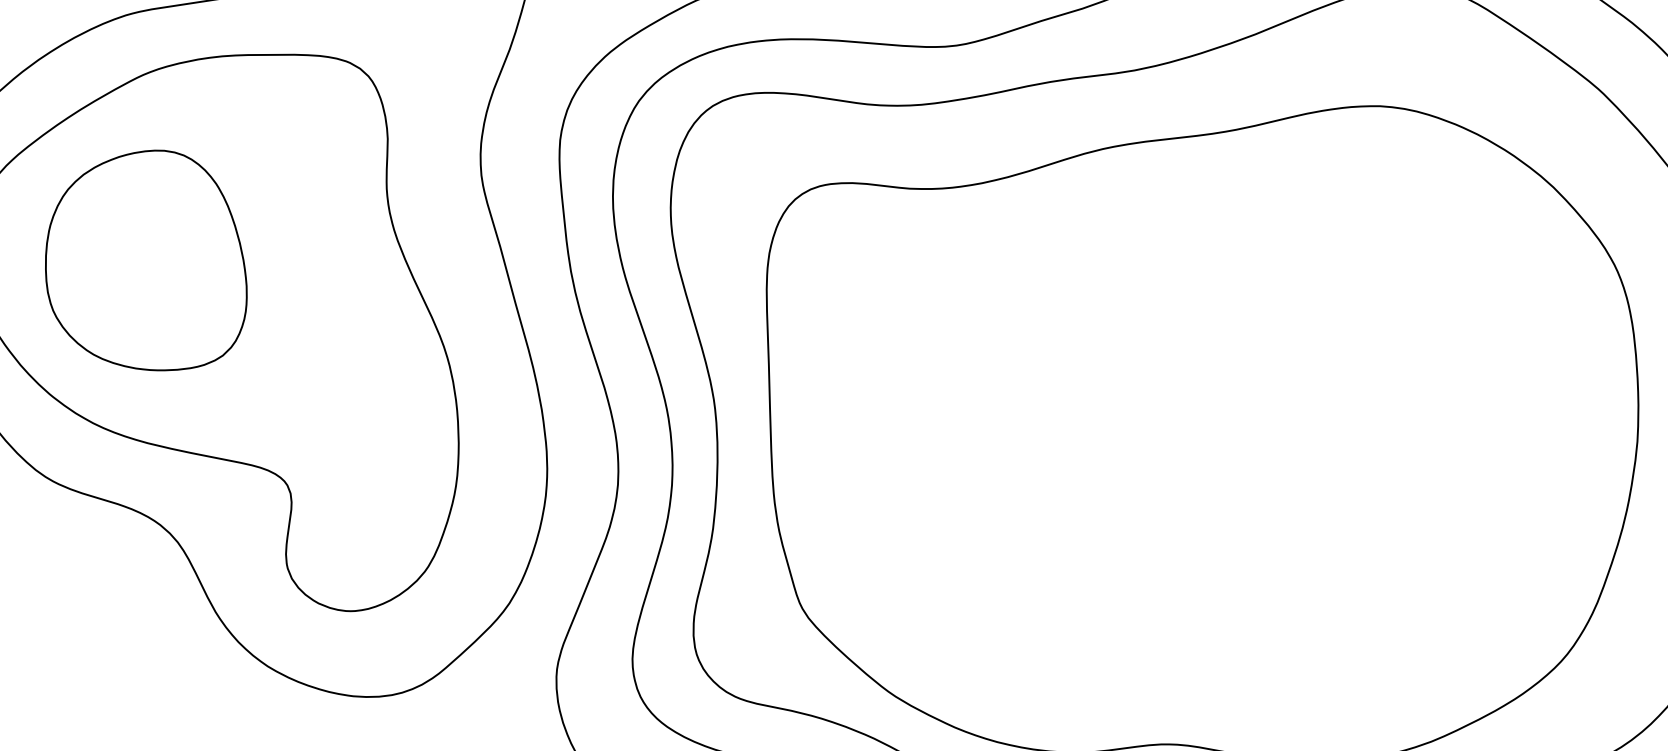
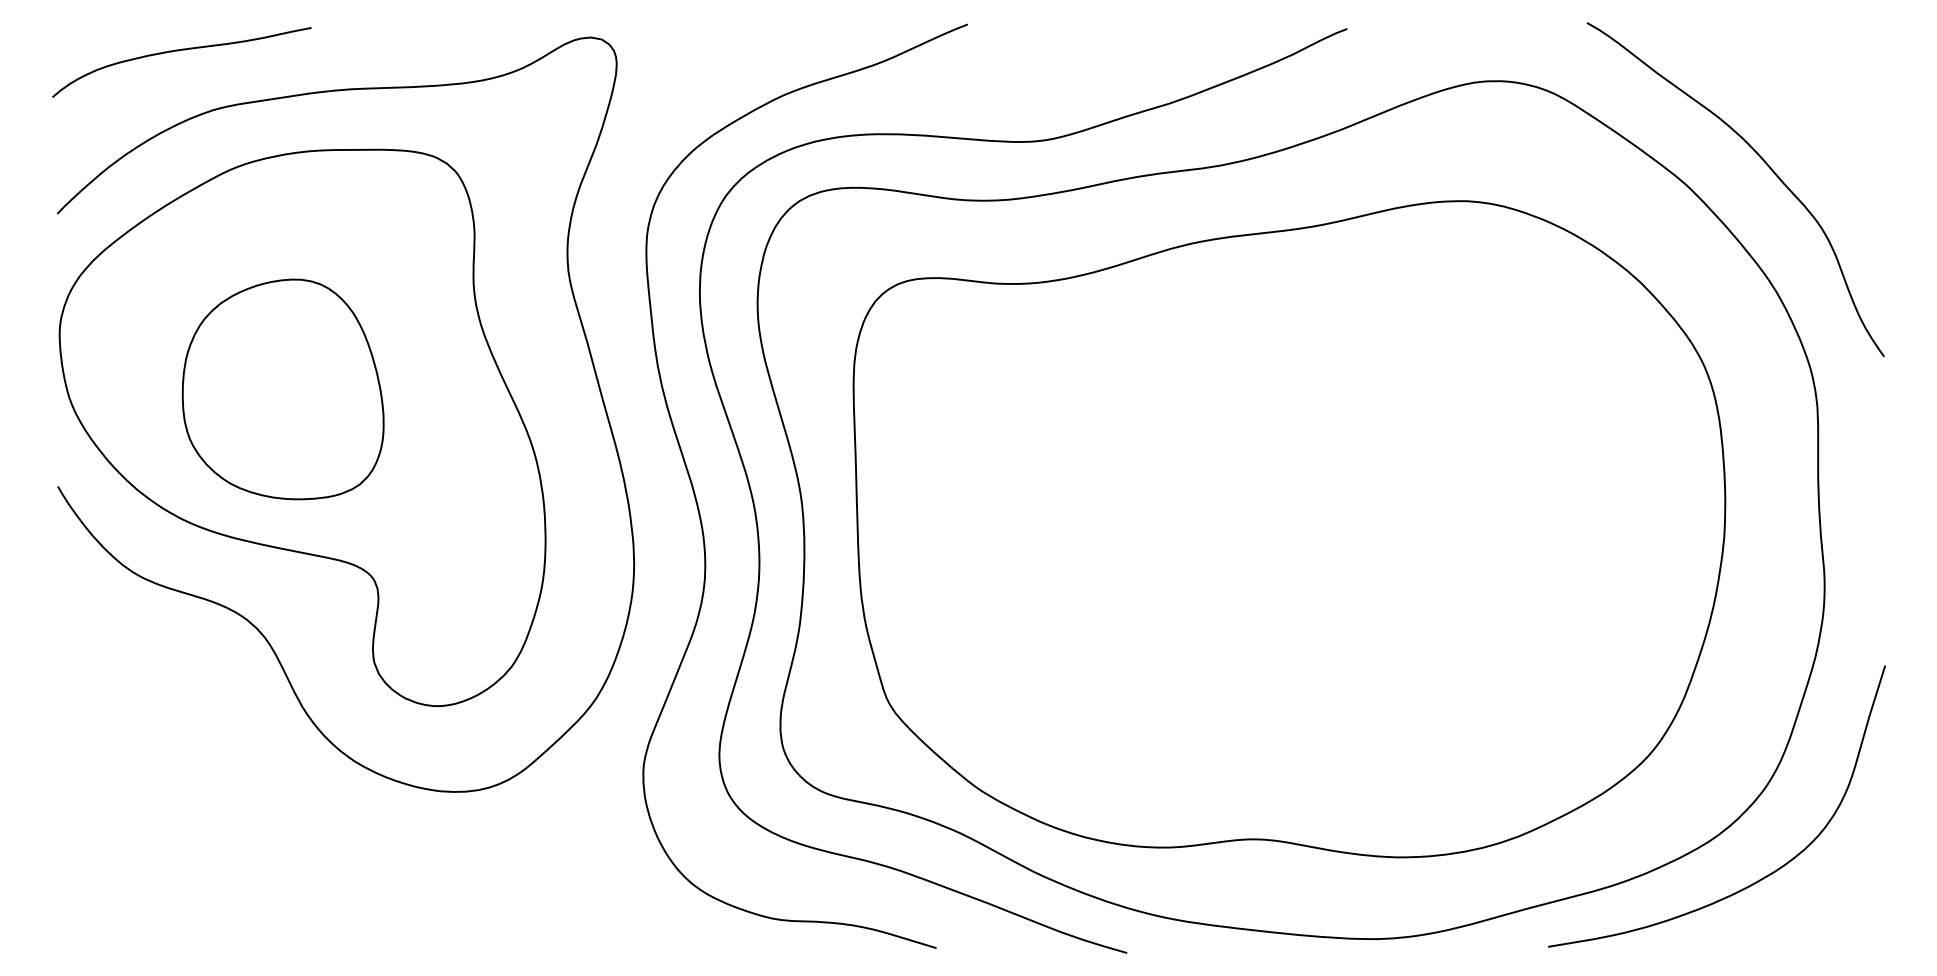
part: (145, 260) -> (282, 389), moved

